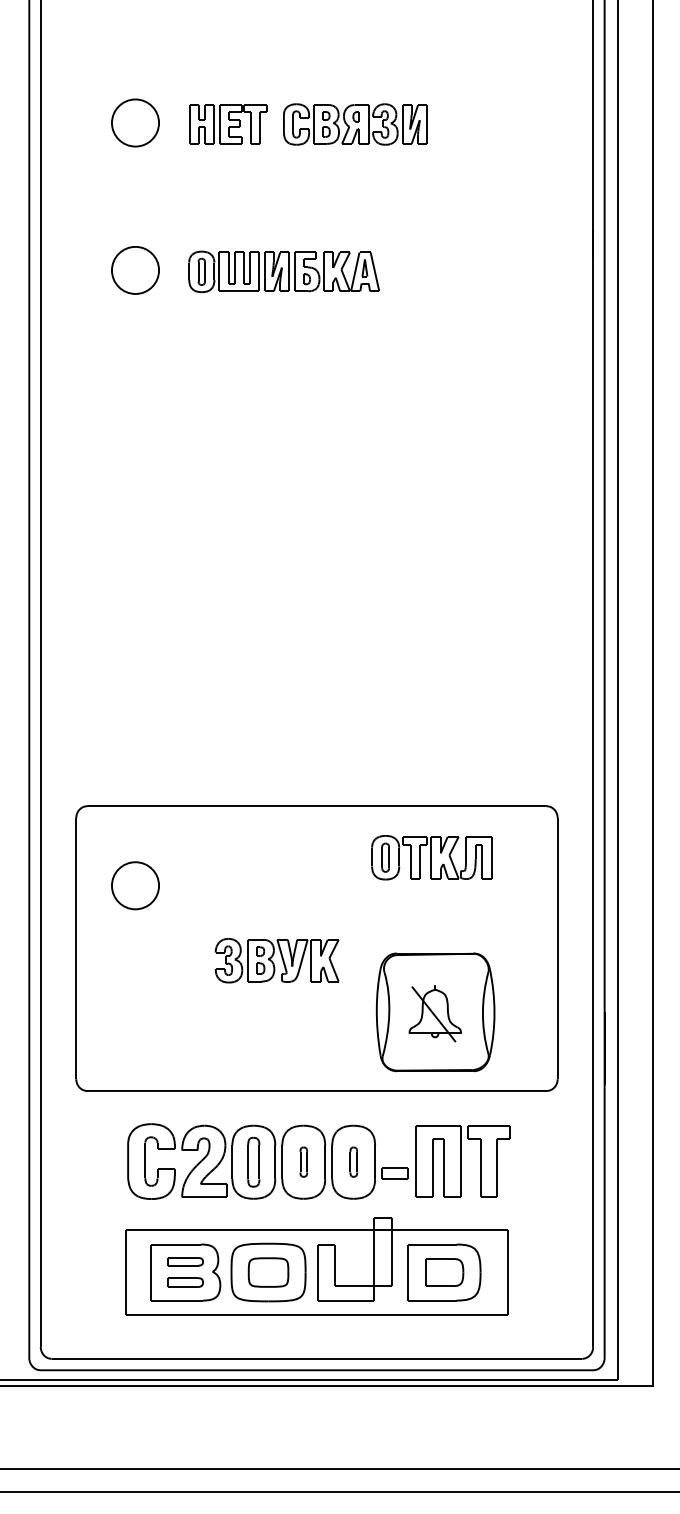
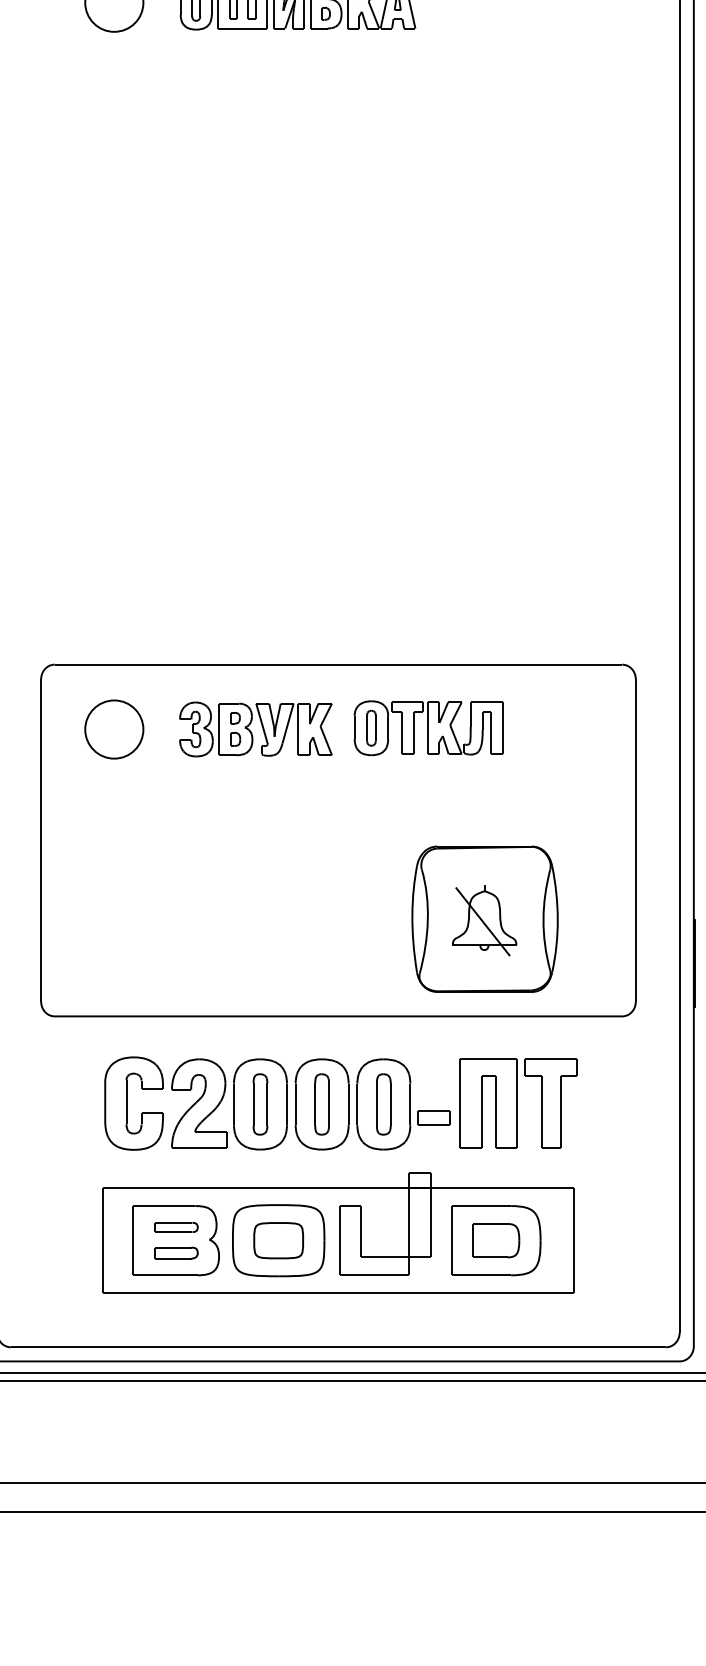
part: (431, 857) -> (428, 727), moved
part: (135, 885) -> (114, 729), moved
part: (276, 960) -> (255, 729), moved
part: (303, 1161) -> (321, 1103), size x1.67
part: (353, 1161) -> (383, 1103), size x1.67

